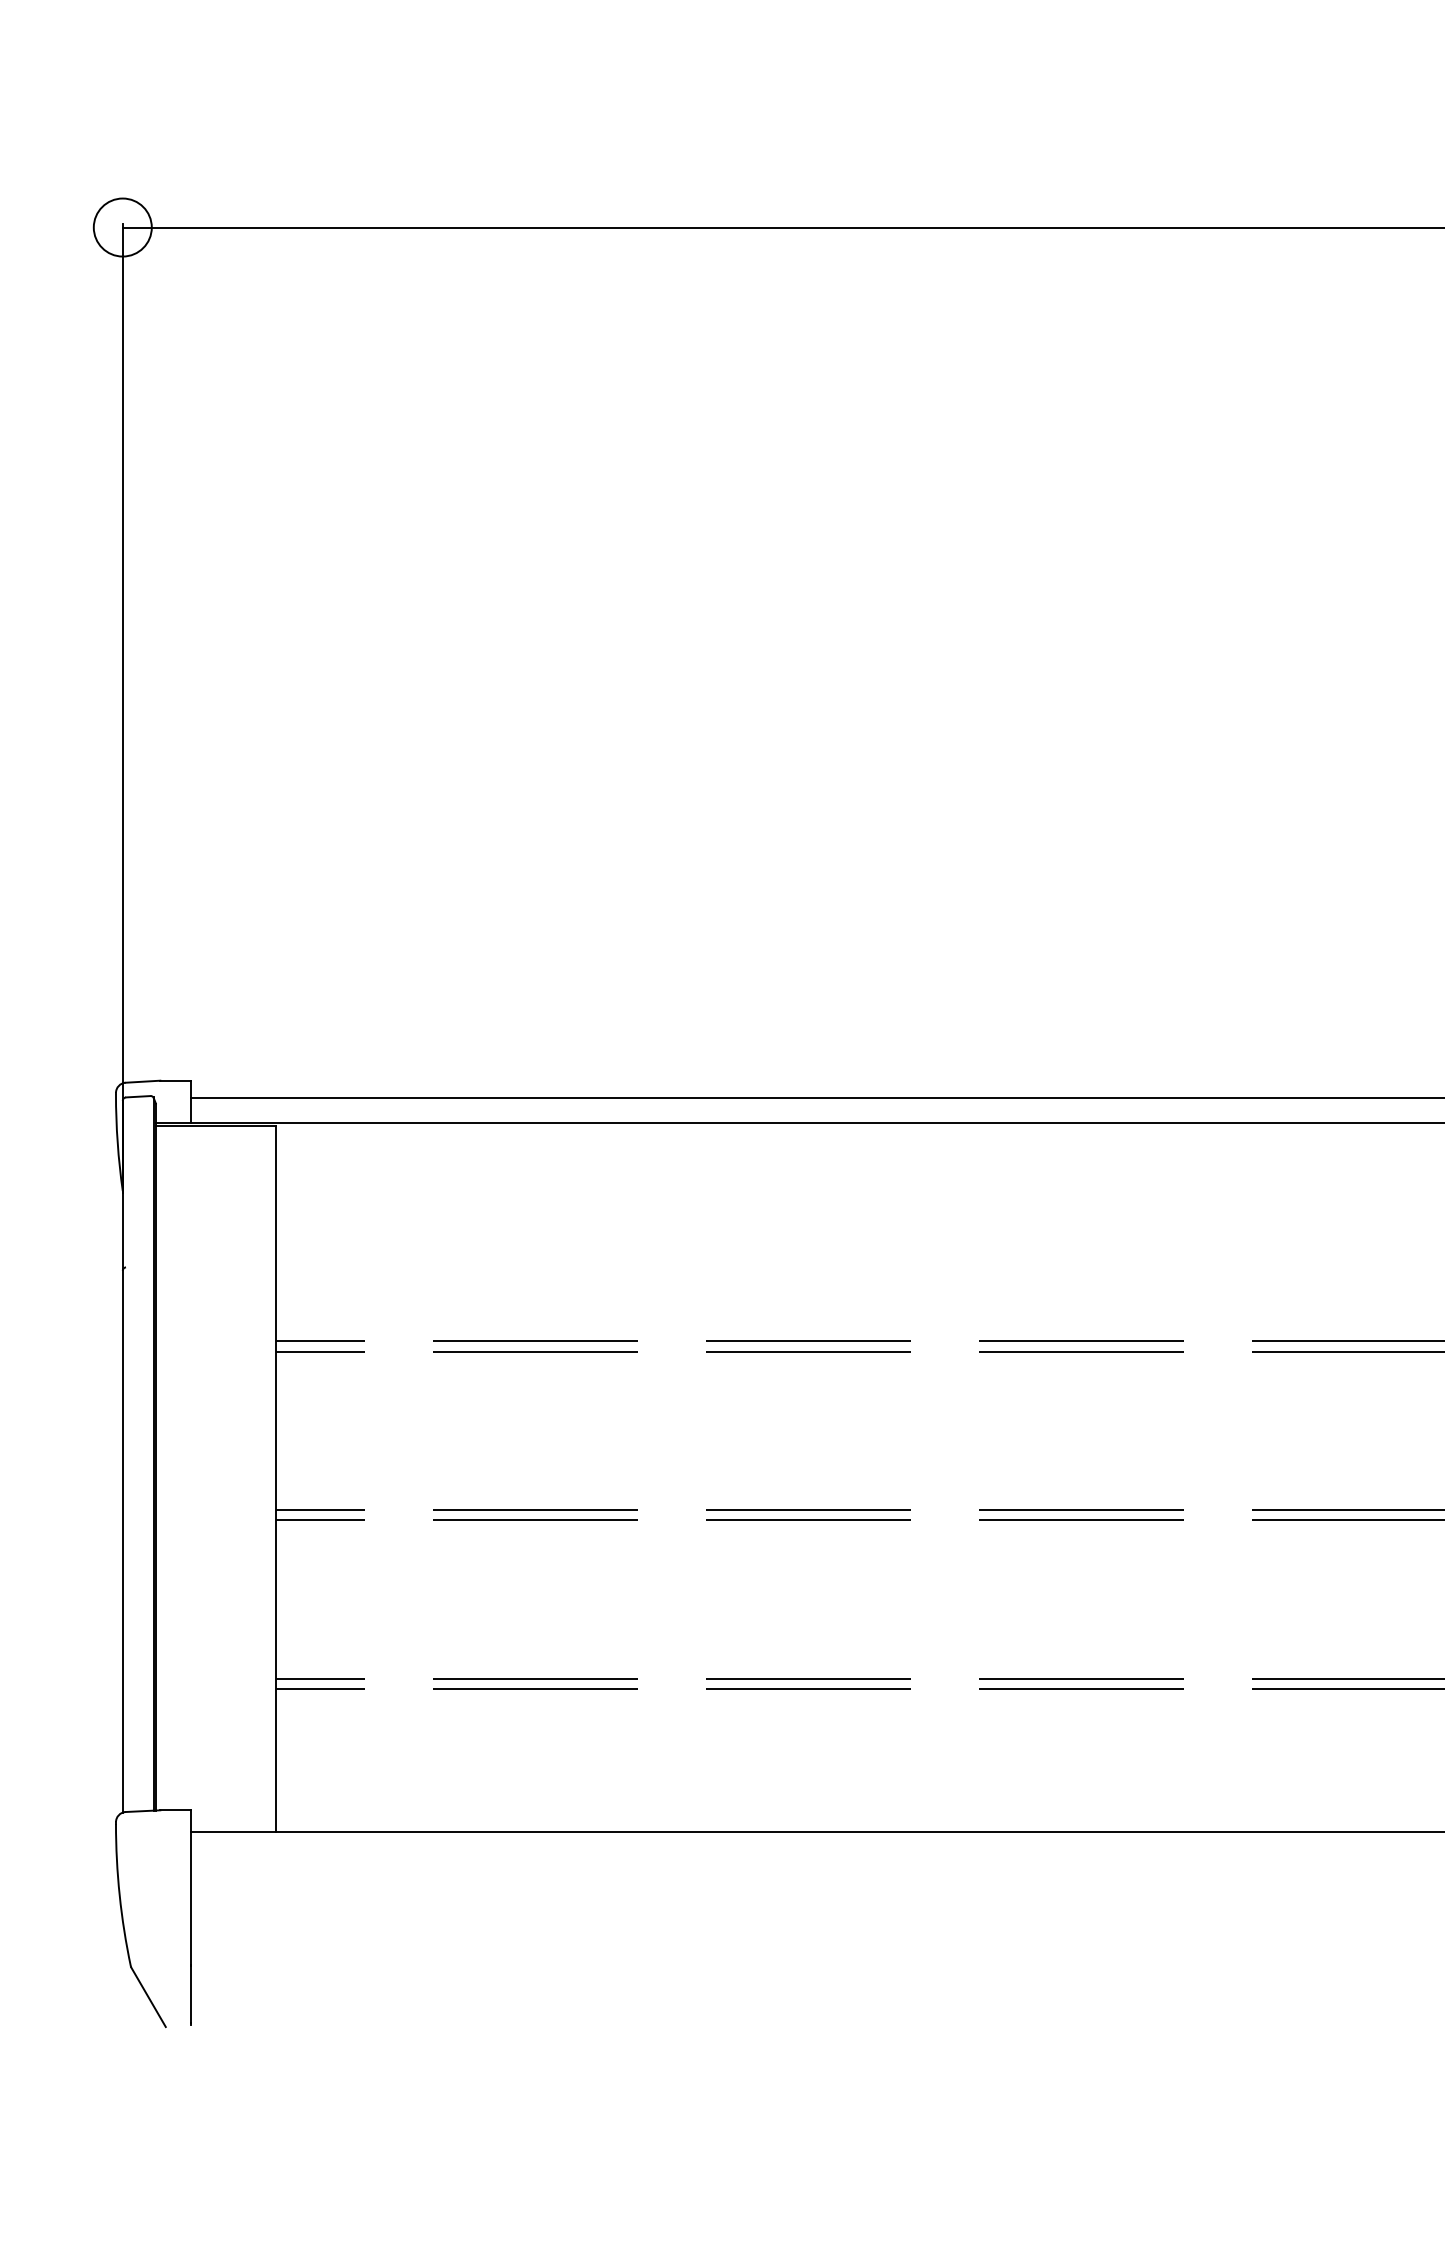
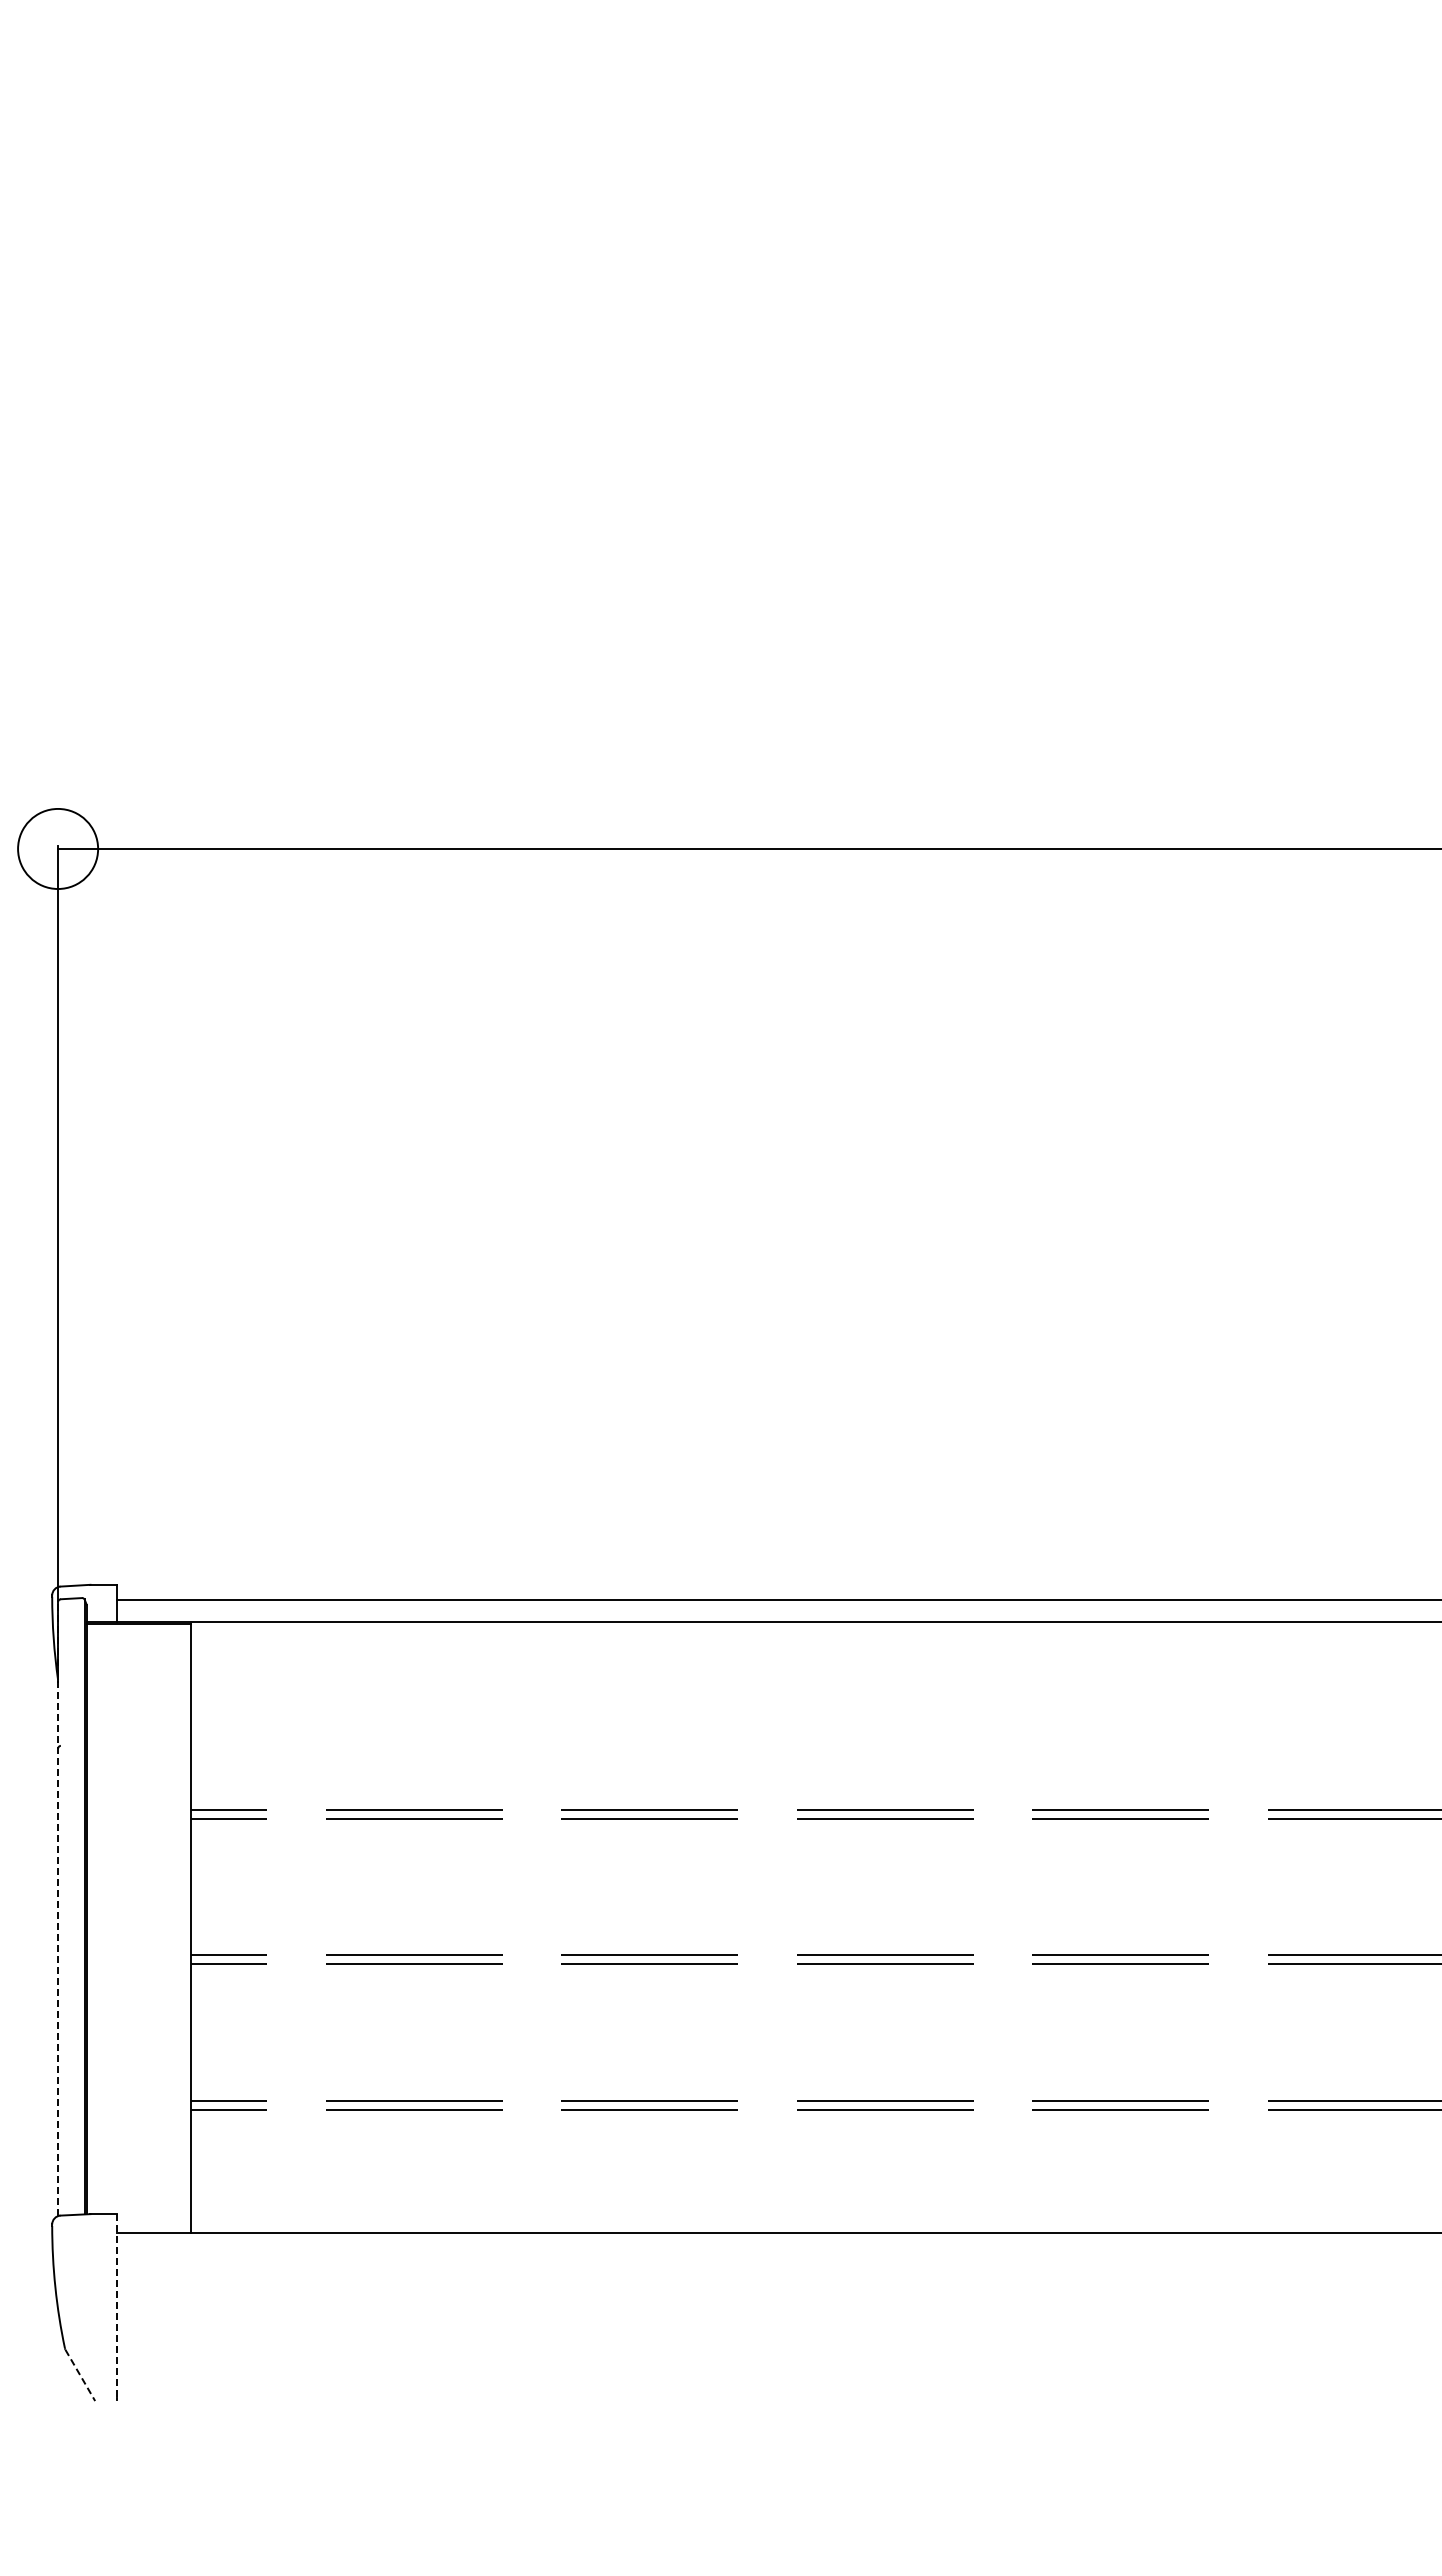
circle: (123, 227) -> (58, 848), size x1.6
line: (123, 1457) -> (58, 1909), solid -> dashed
line: (190, 1916) -> (116, 2305), solid -> dashed
line: (148, 1997) -> (80, 2375), solid -> dashed

